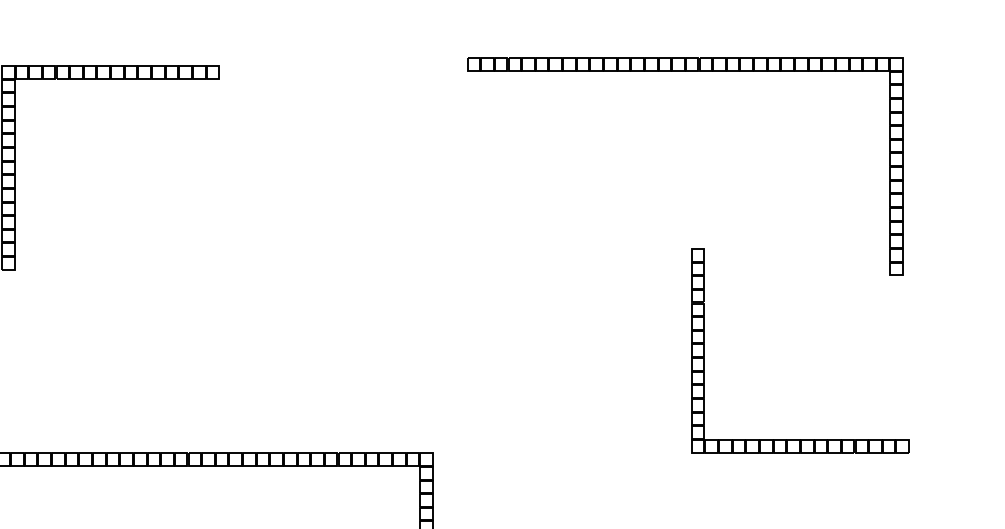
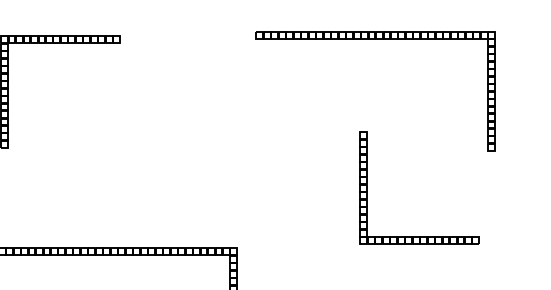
part: (799, 438) -> (419, 236), moved

